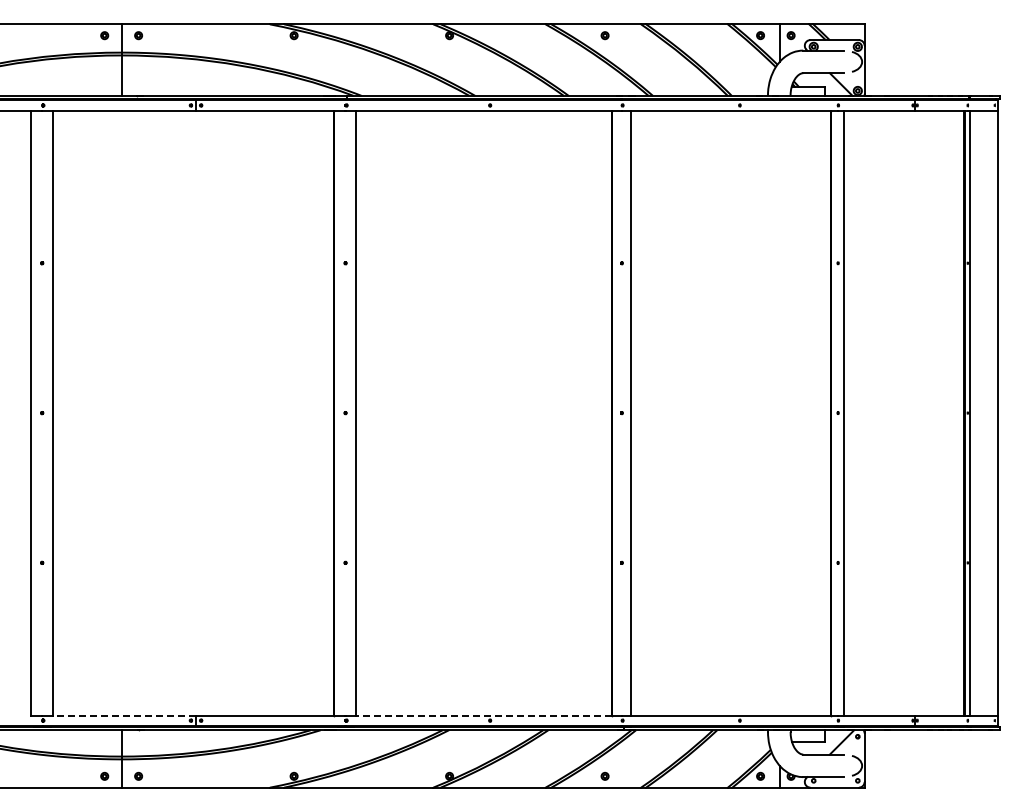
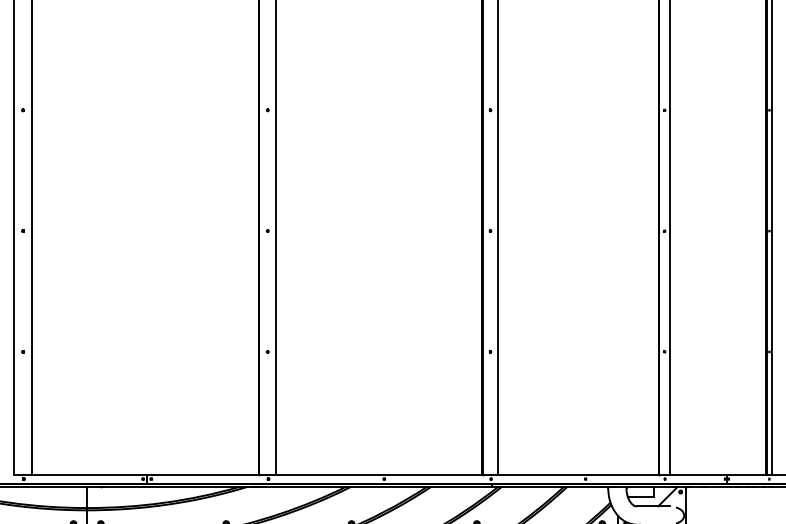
line: (124, 715) -> (89, 474), dashed -> solid
line: (483, 715) -> (378, 474), dashed -> solid

